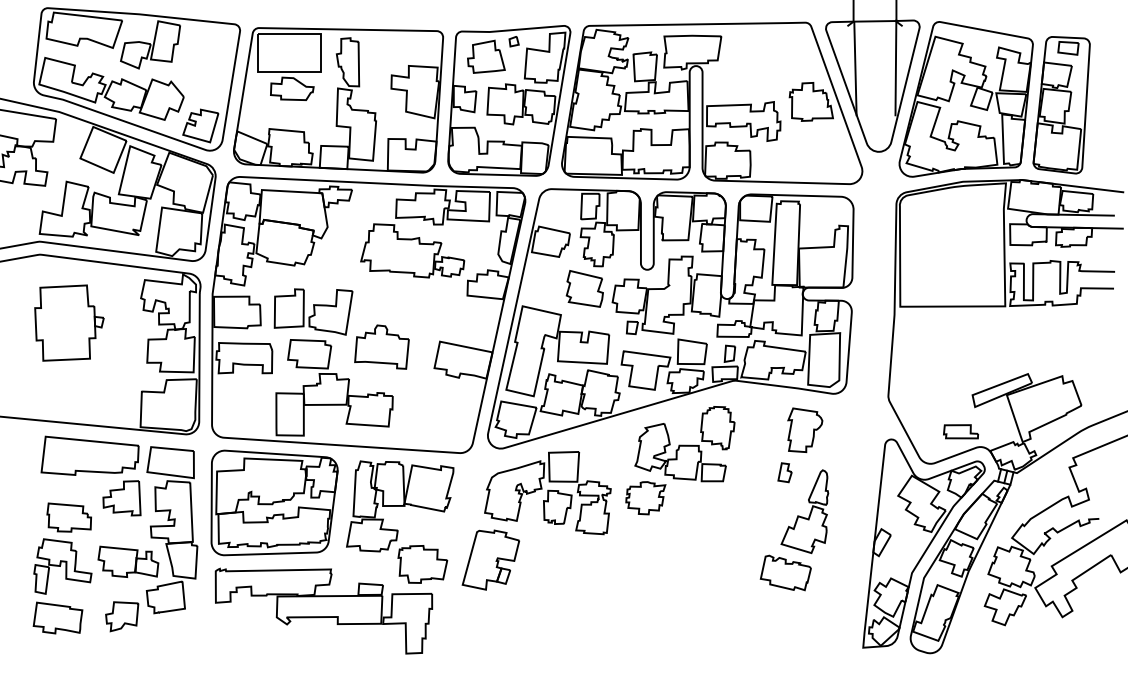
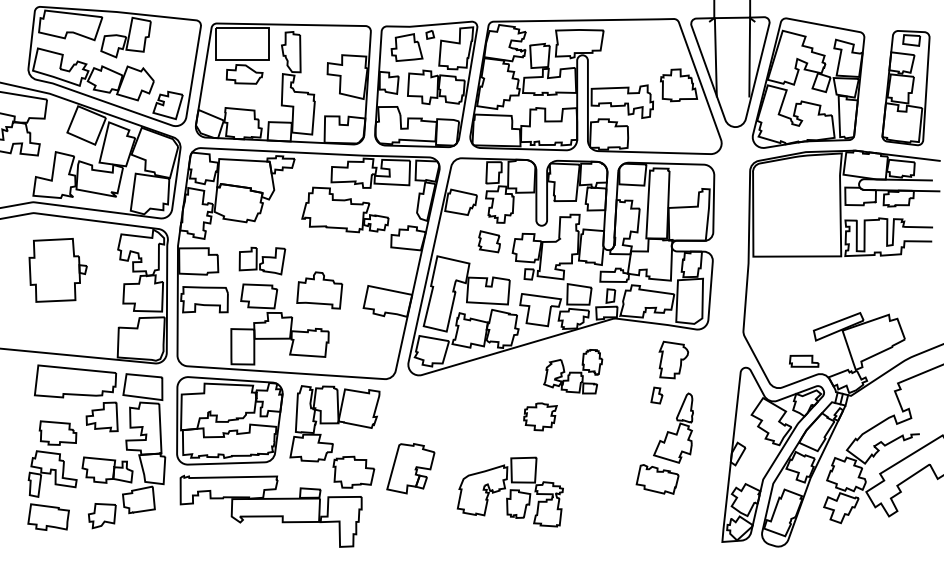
part: (1061, 105) -> (905, 88), moved
part: (584, 288) -> (489, 241), size x0.7
part: (313, 311) -> (262, 260), size x0.7
part: (684, 444) -> (572, 371), size x0.7
part: (547, 493) -> (510, 492), moved

